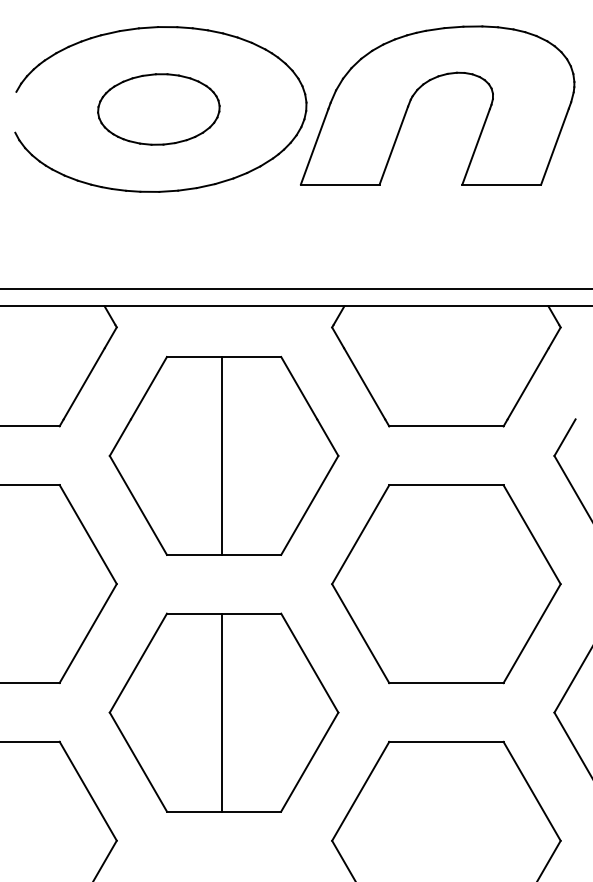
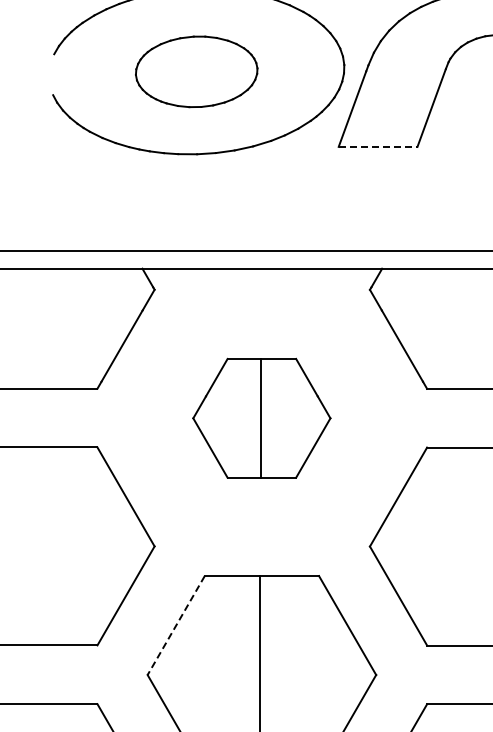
line: (340, 184) -> (378, 146), solid -> dashed
part: (223, 455) -> (261, 417), size x0.6
line: (138, 663) -> (176, 625), solid -> dashed

